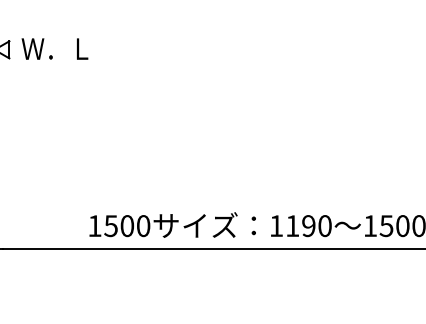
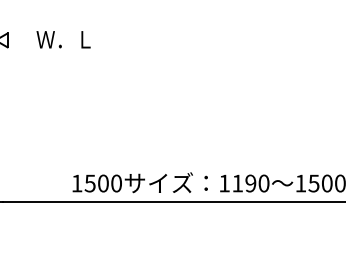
text: (54, 48) -> (63, 39), moved

